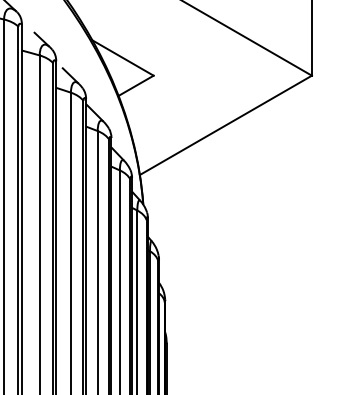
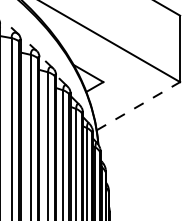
line: (226, 123) -> (138, 105), solid -> dashed

